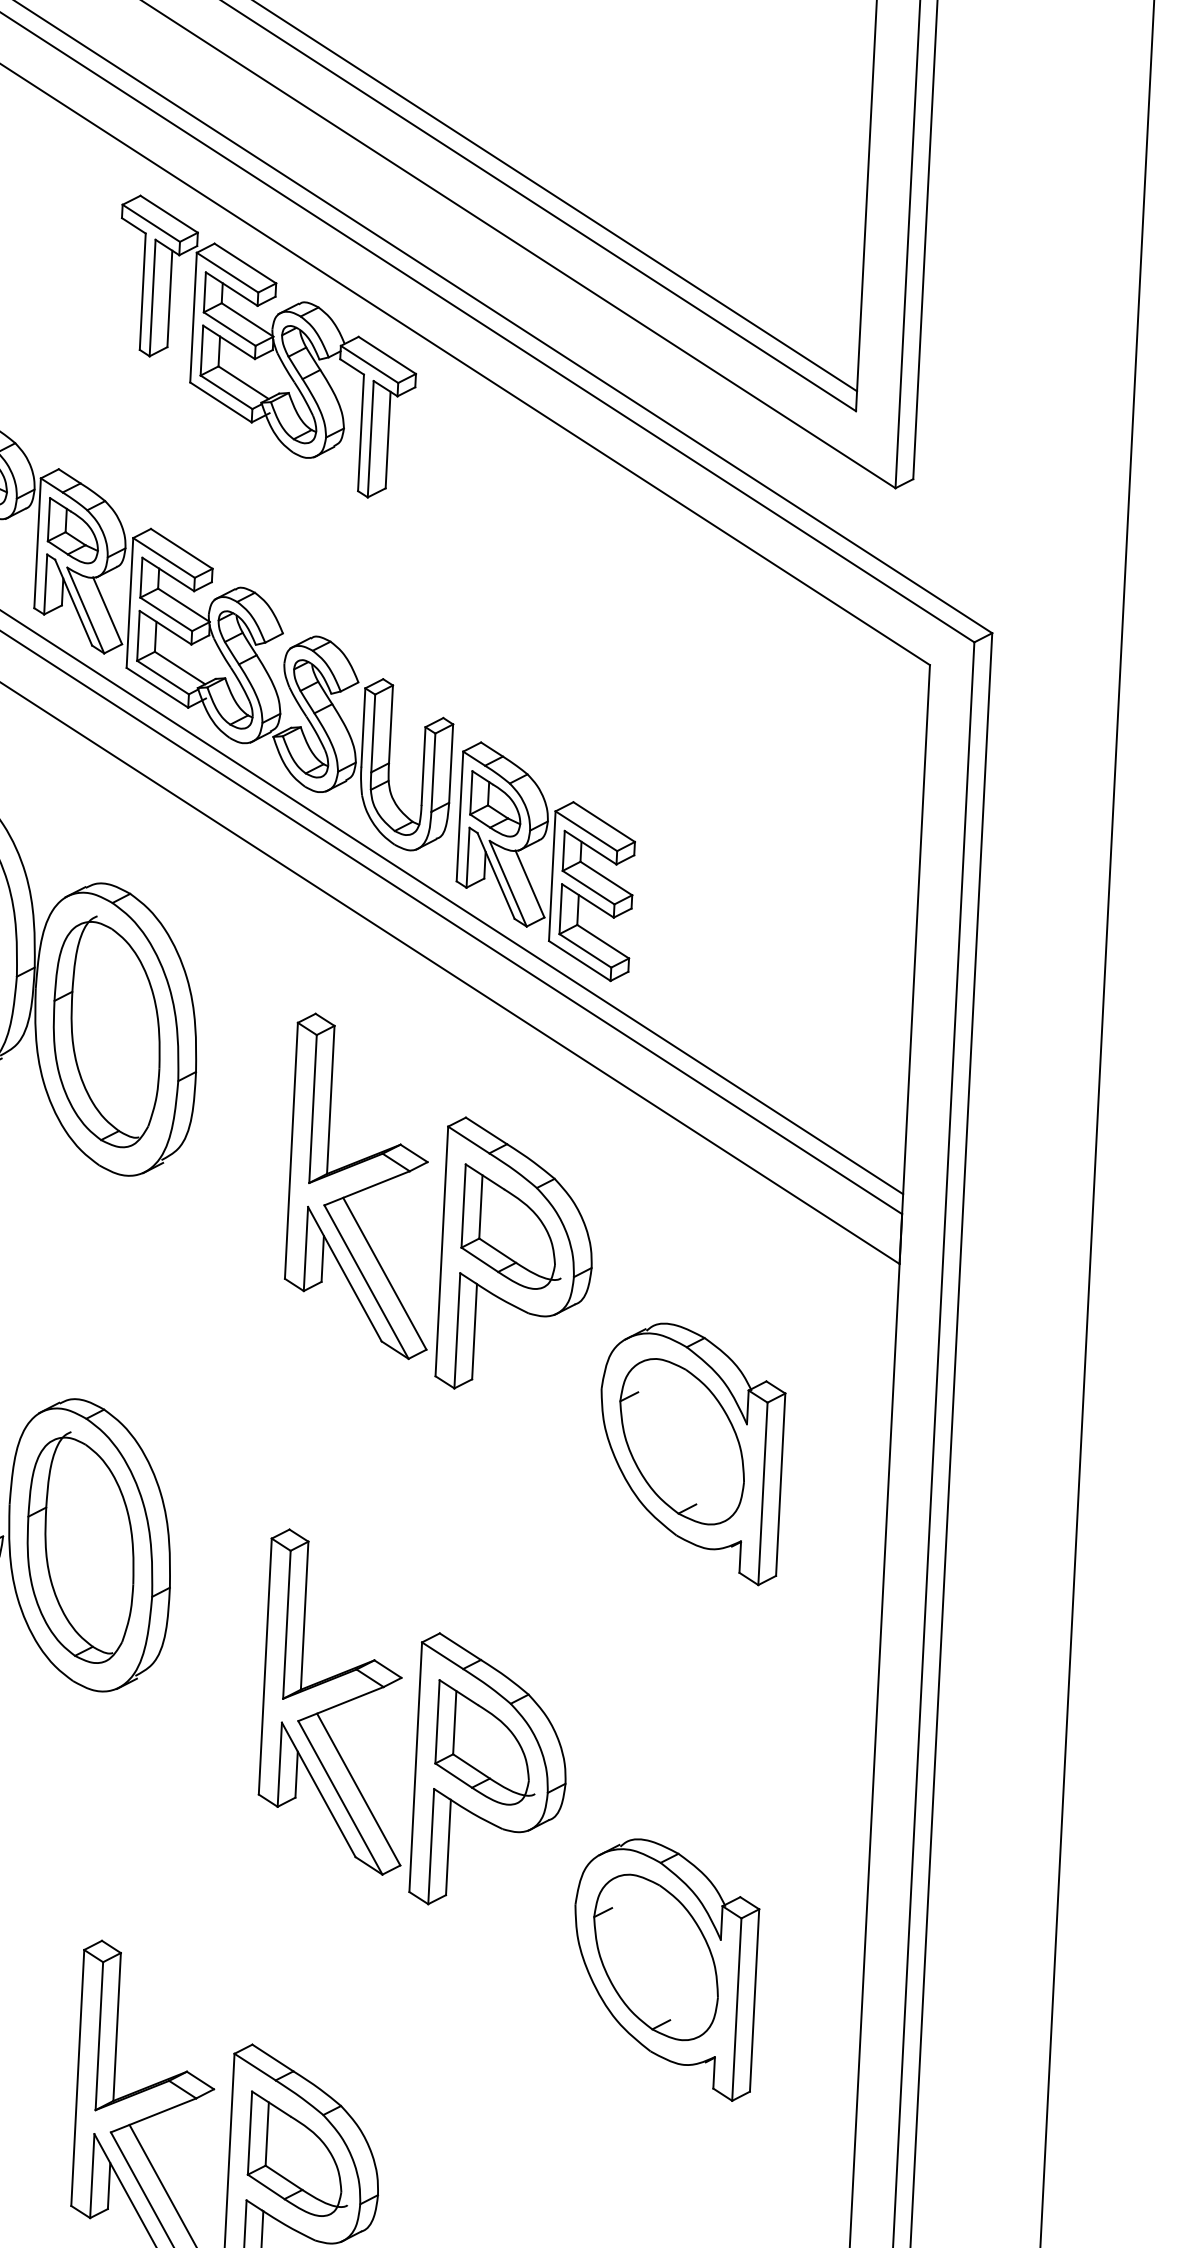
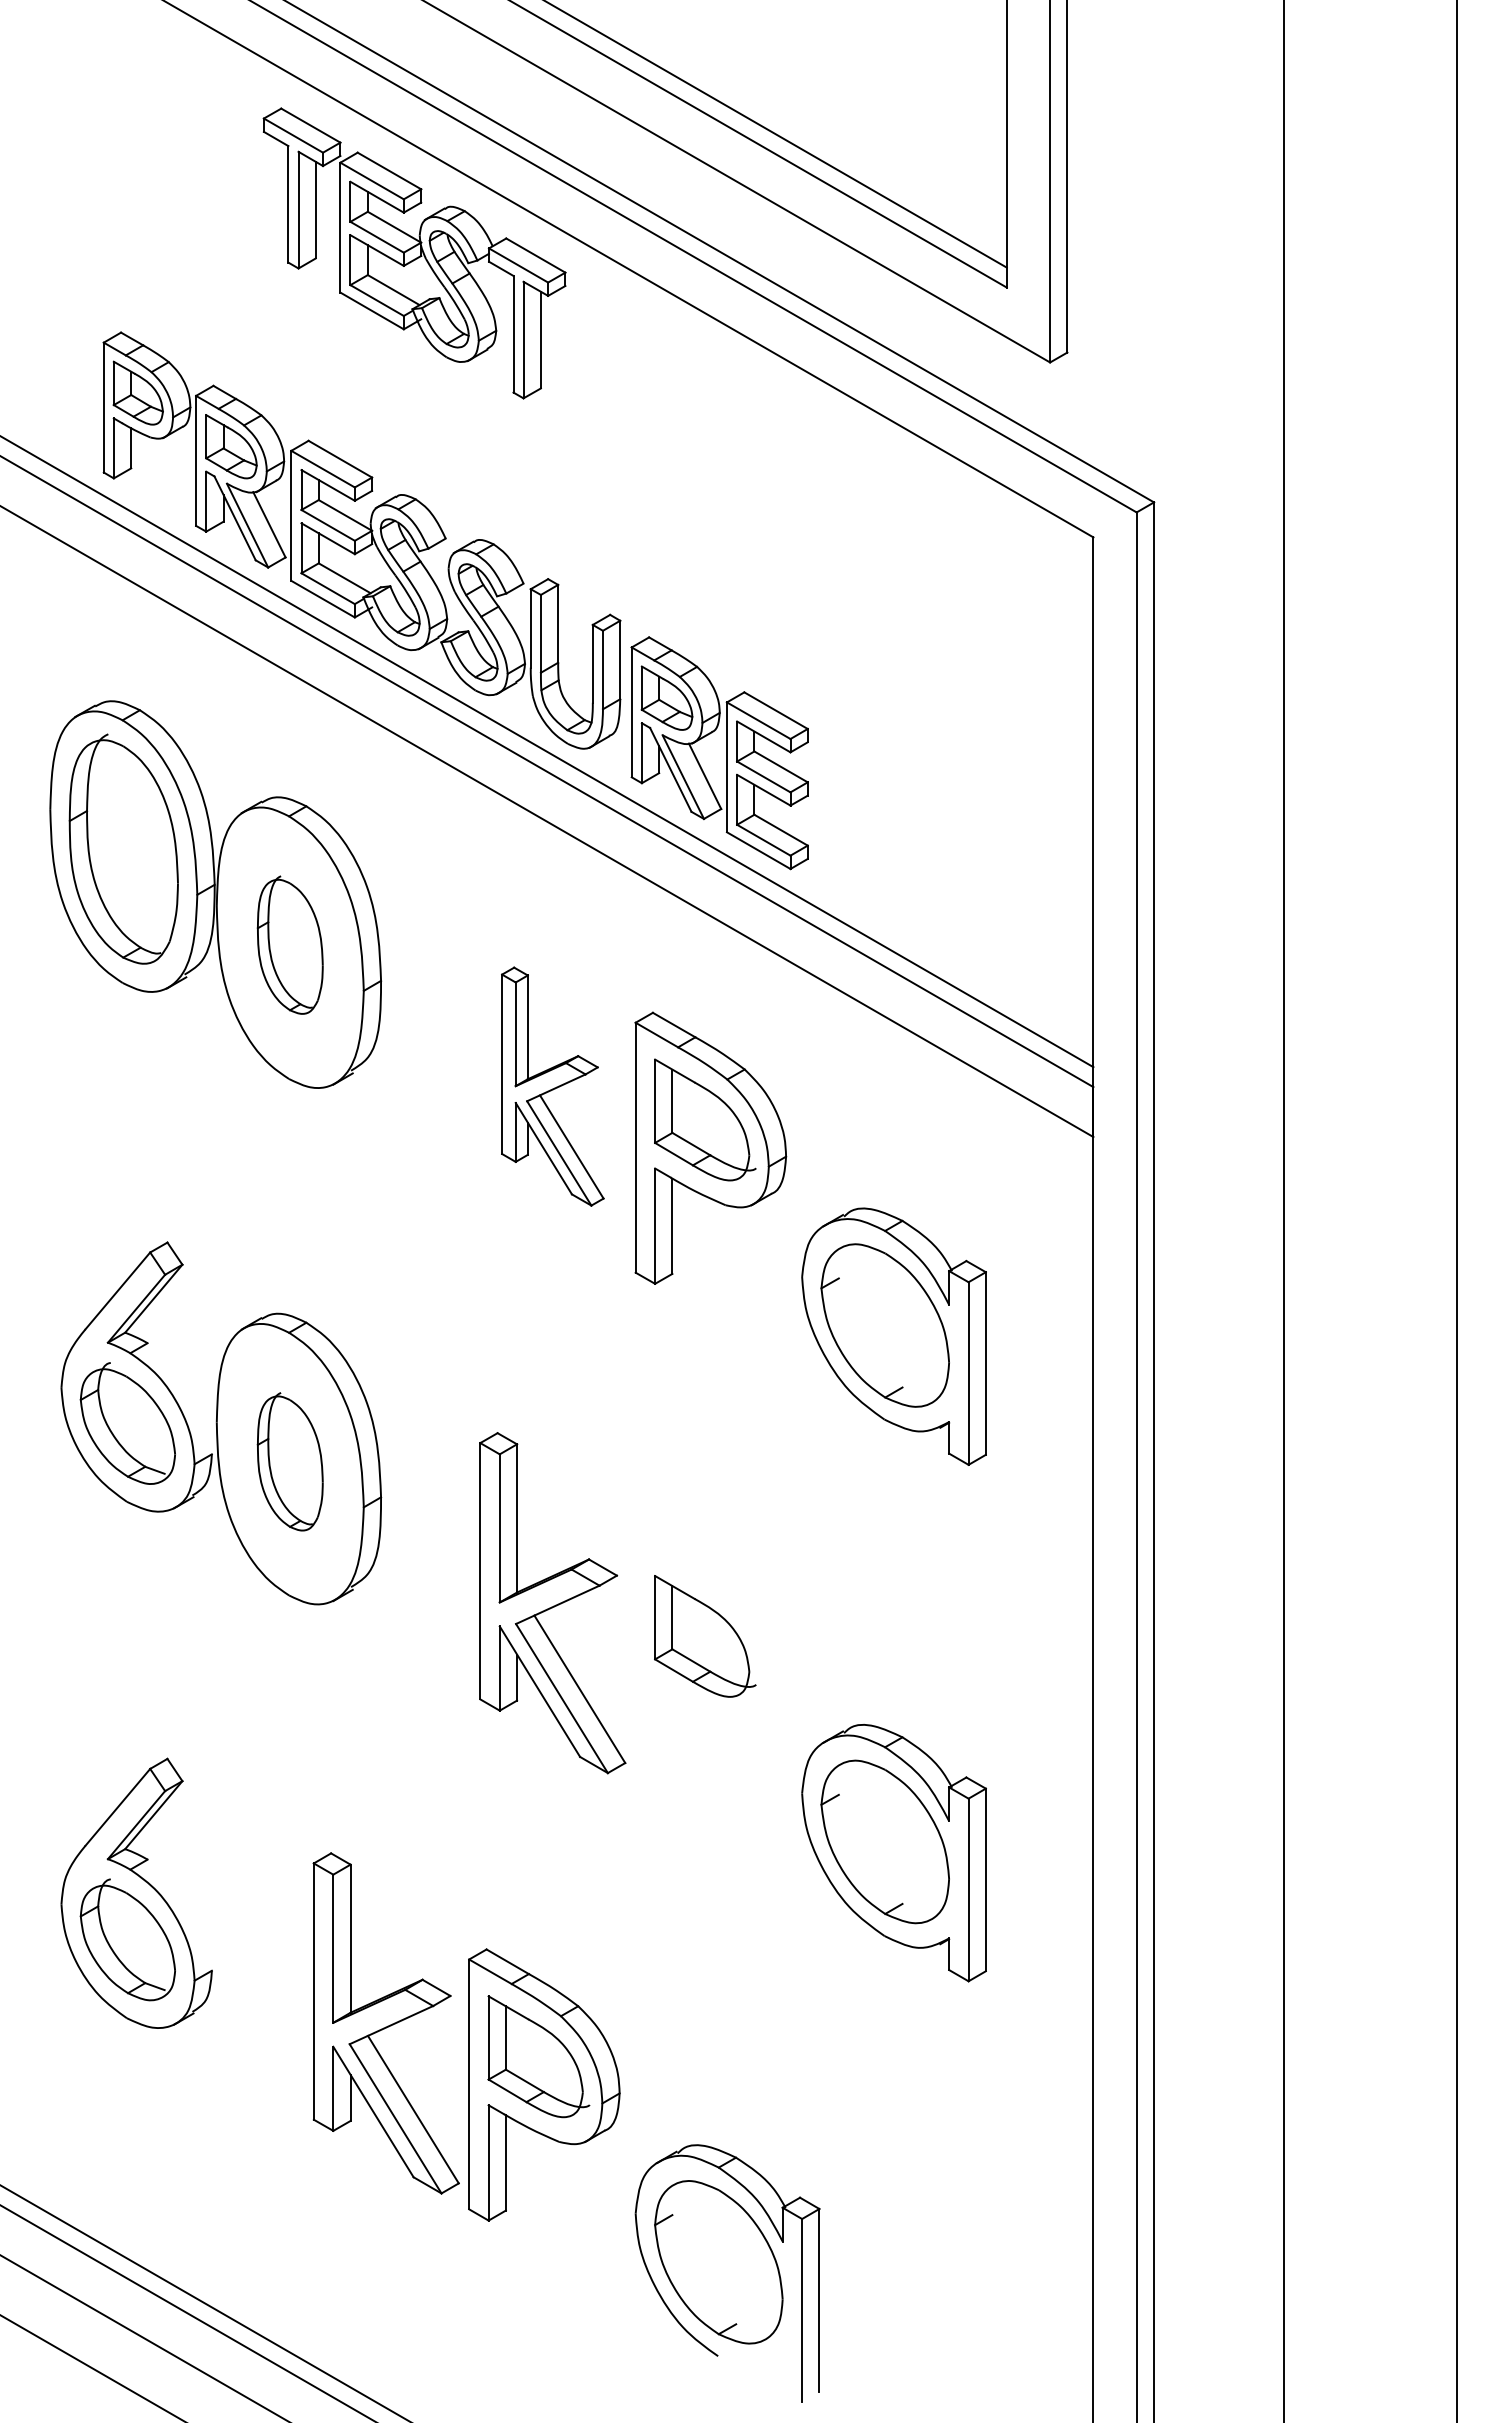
part: (107, 1031) -> (290, 944), size x0.6
part: (361, 1186) -> (552, 1086), size x0.7
part: (81, 1547) -> (290, 1461), size x0.6
part: (490, 1771) -> (710, 1664), removed

